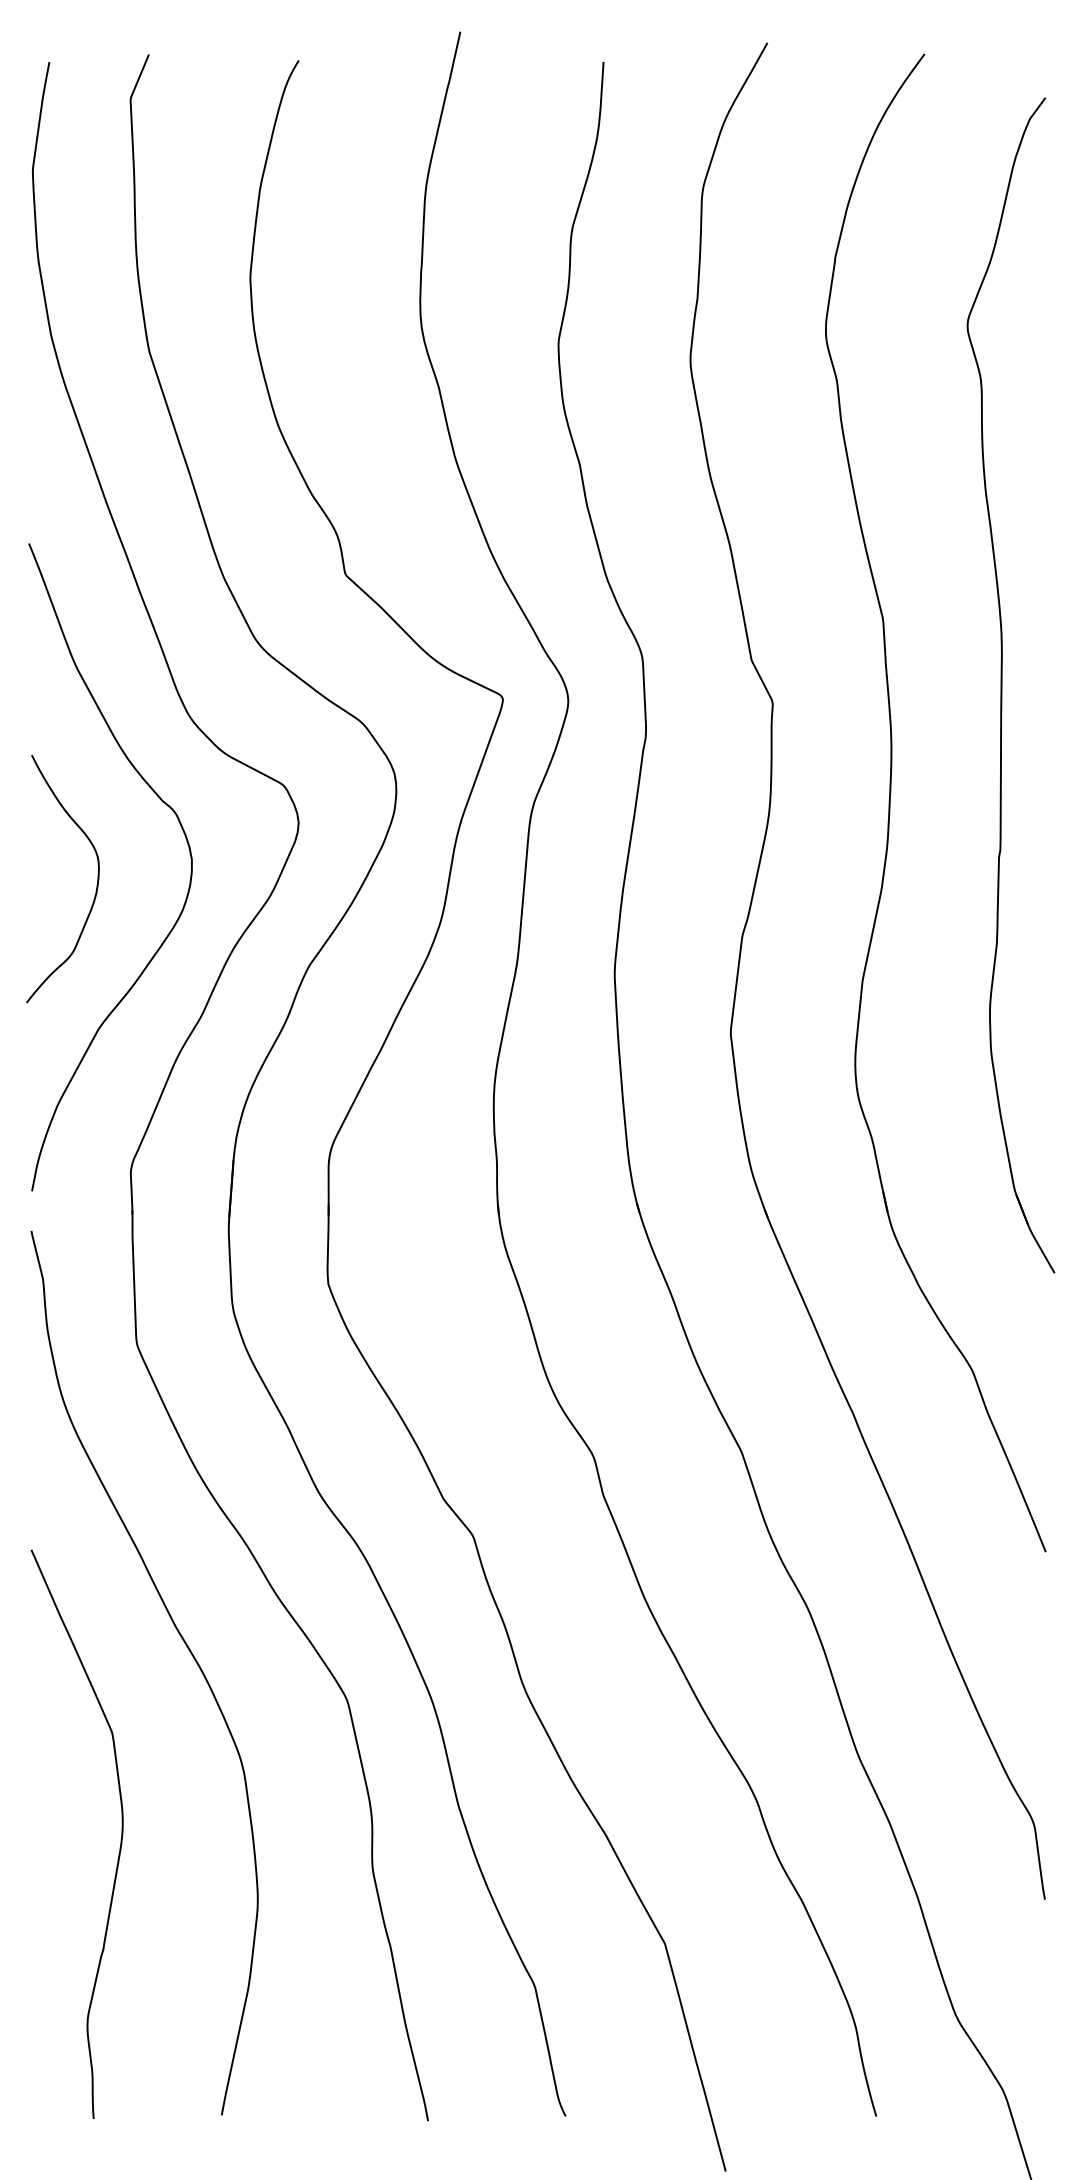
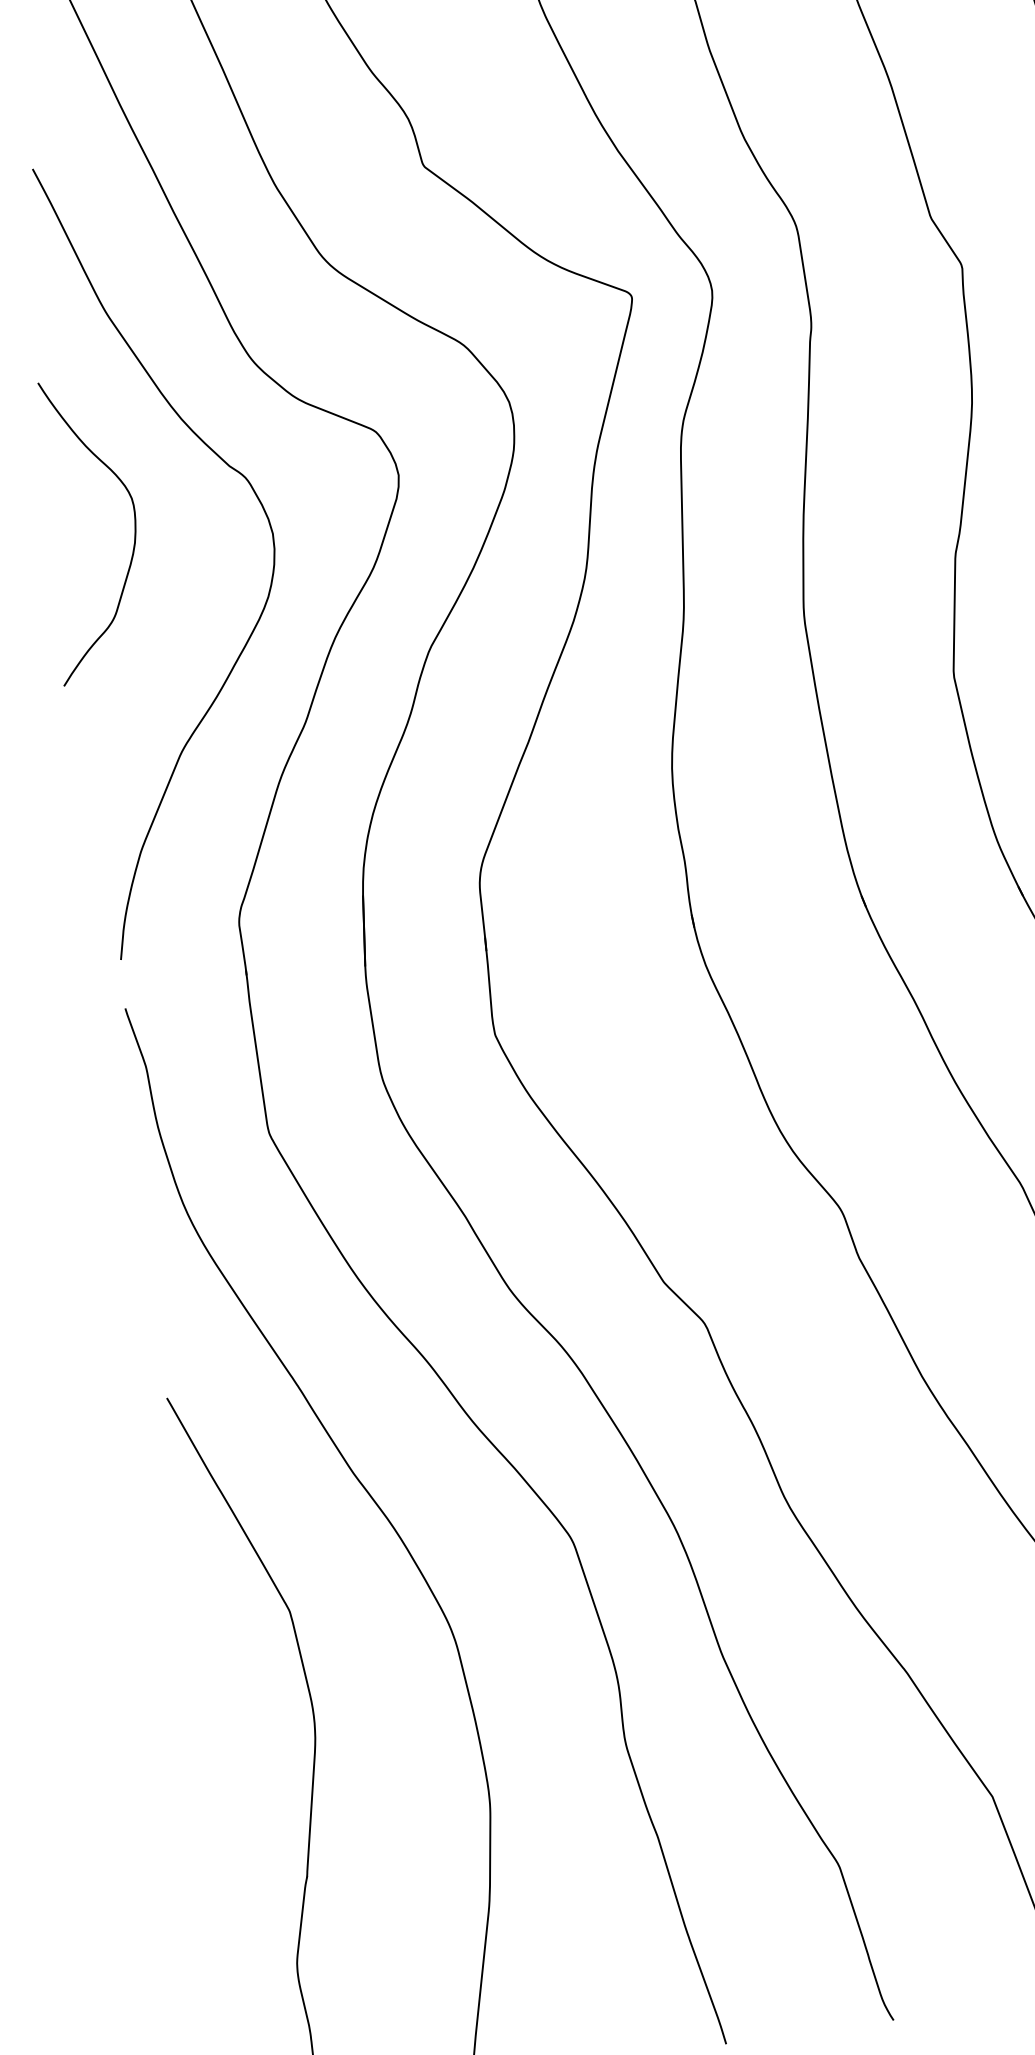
curve: (96, 884) -> (133, 532), moved

